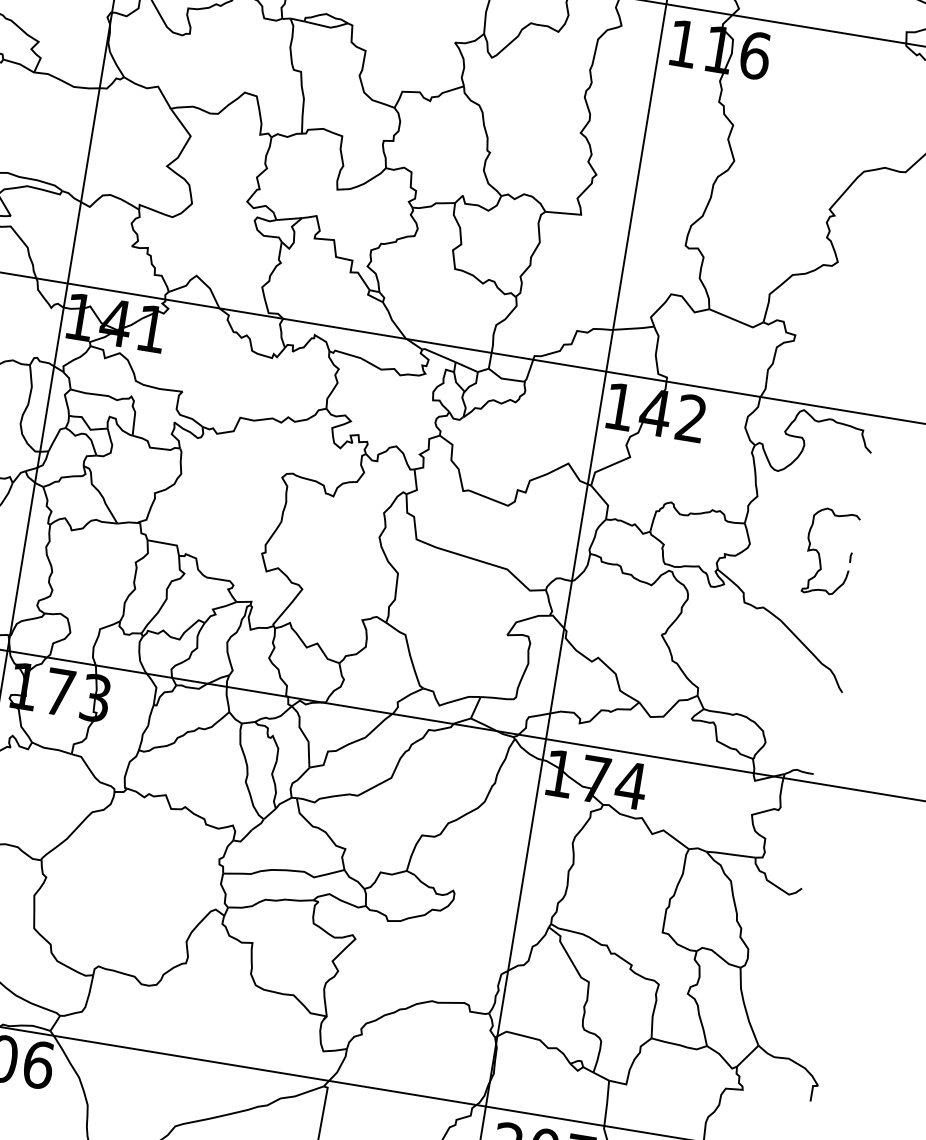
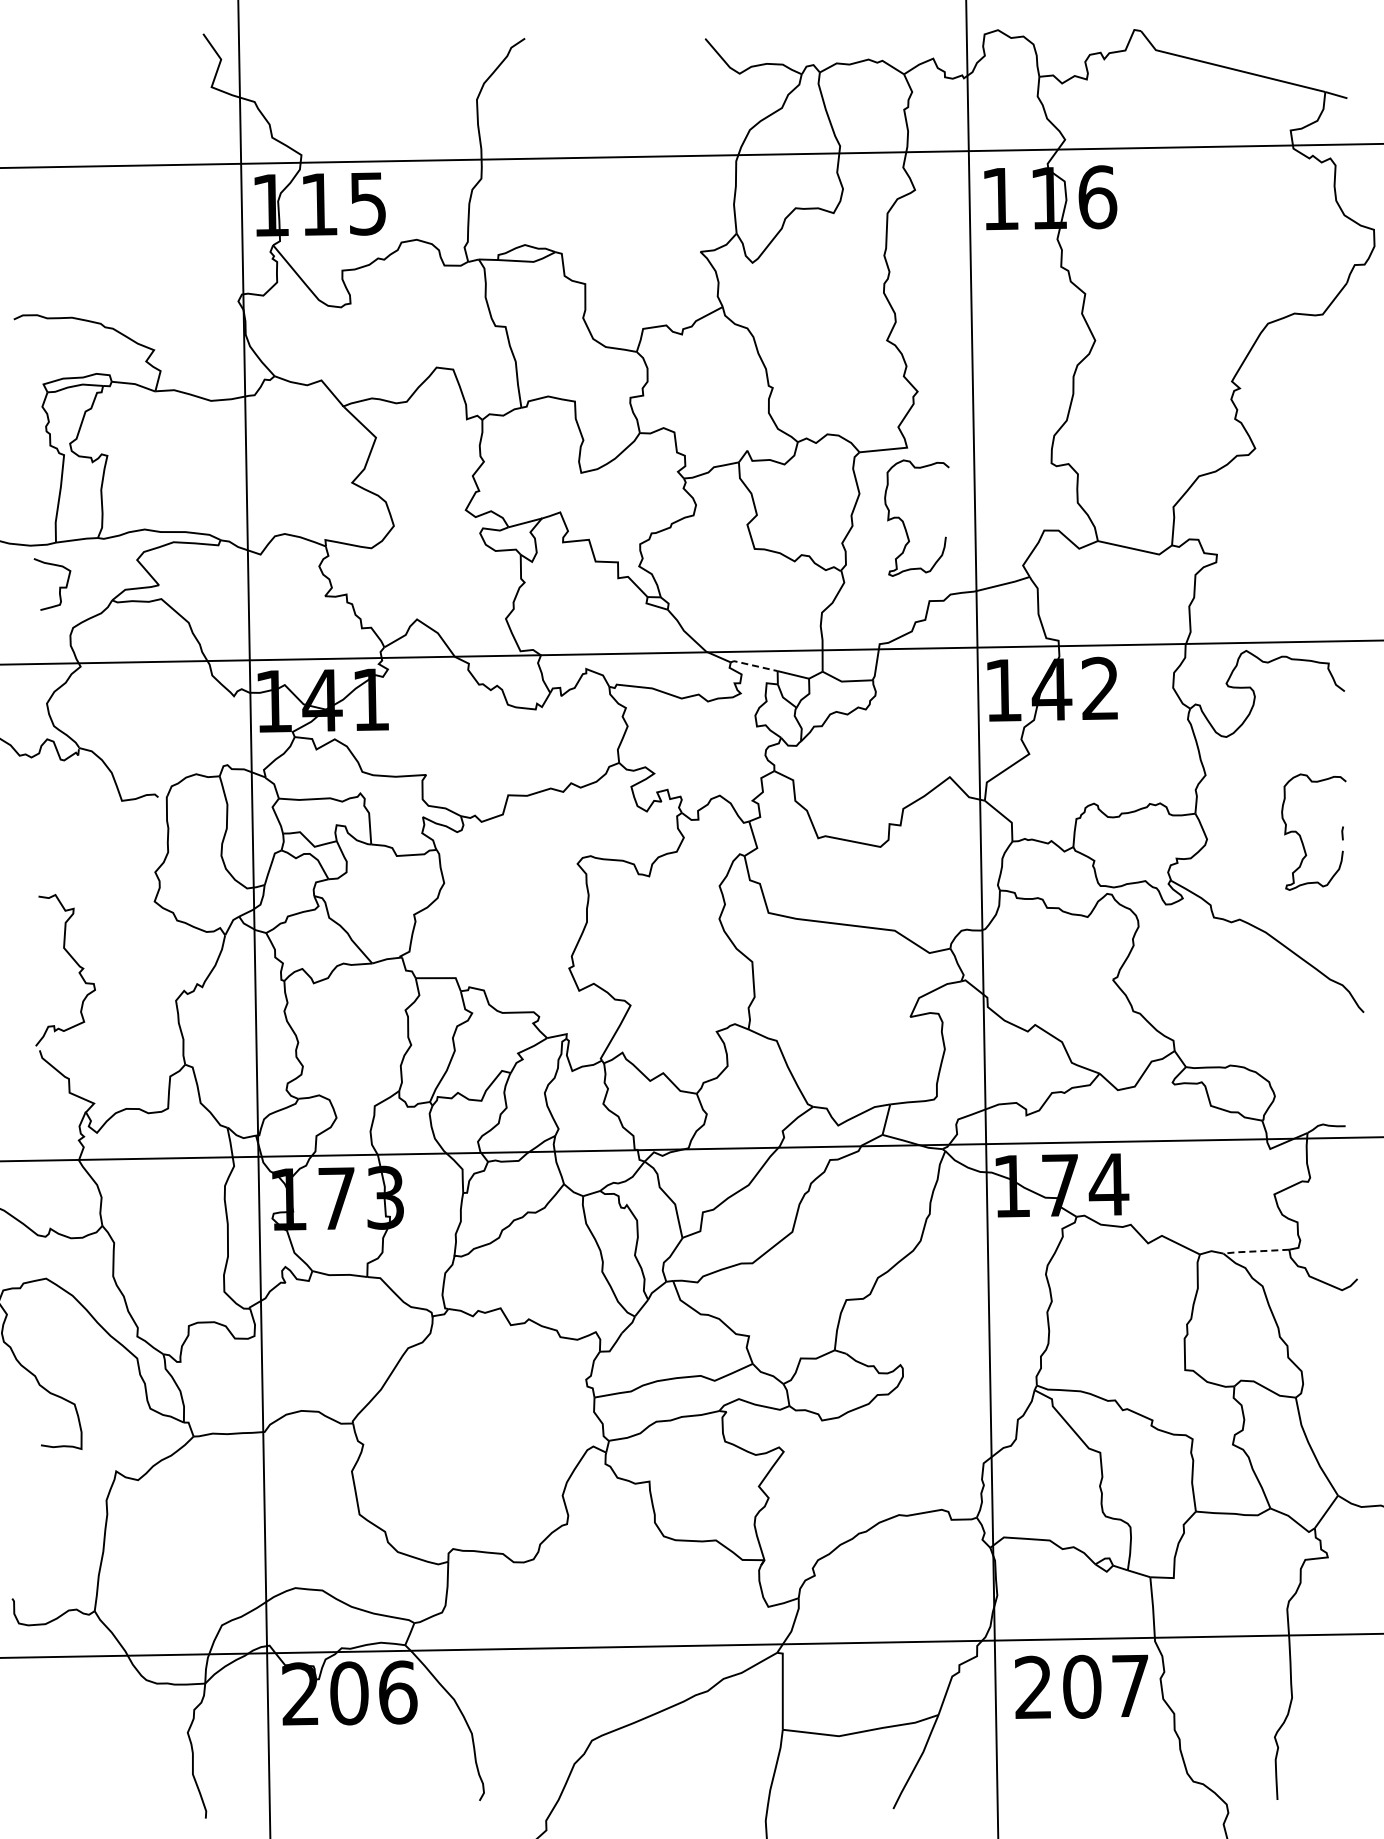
curve: (569, 269) -> (904, 522), added
line: (438, 354) -> (753, 665), solid -> dashed
line: (731, 854) -> (1256, 1251), solid -> dashed

